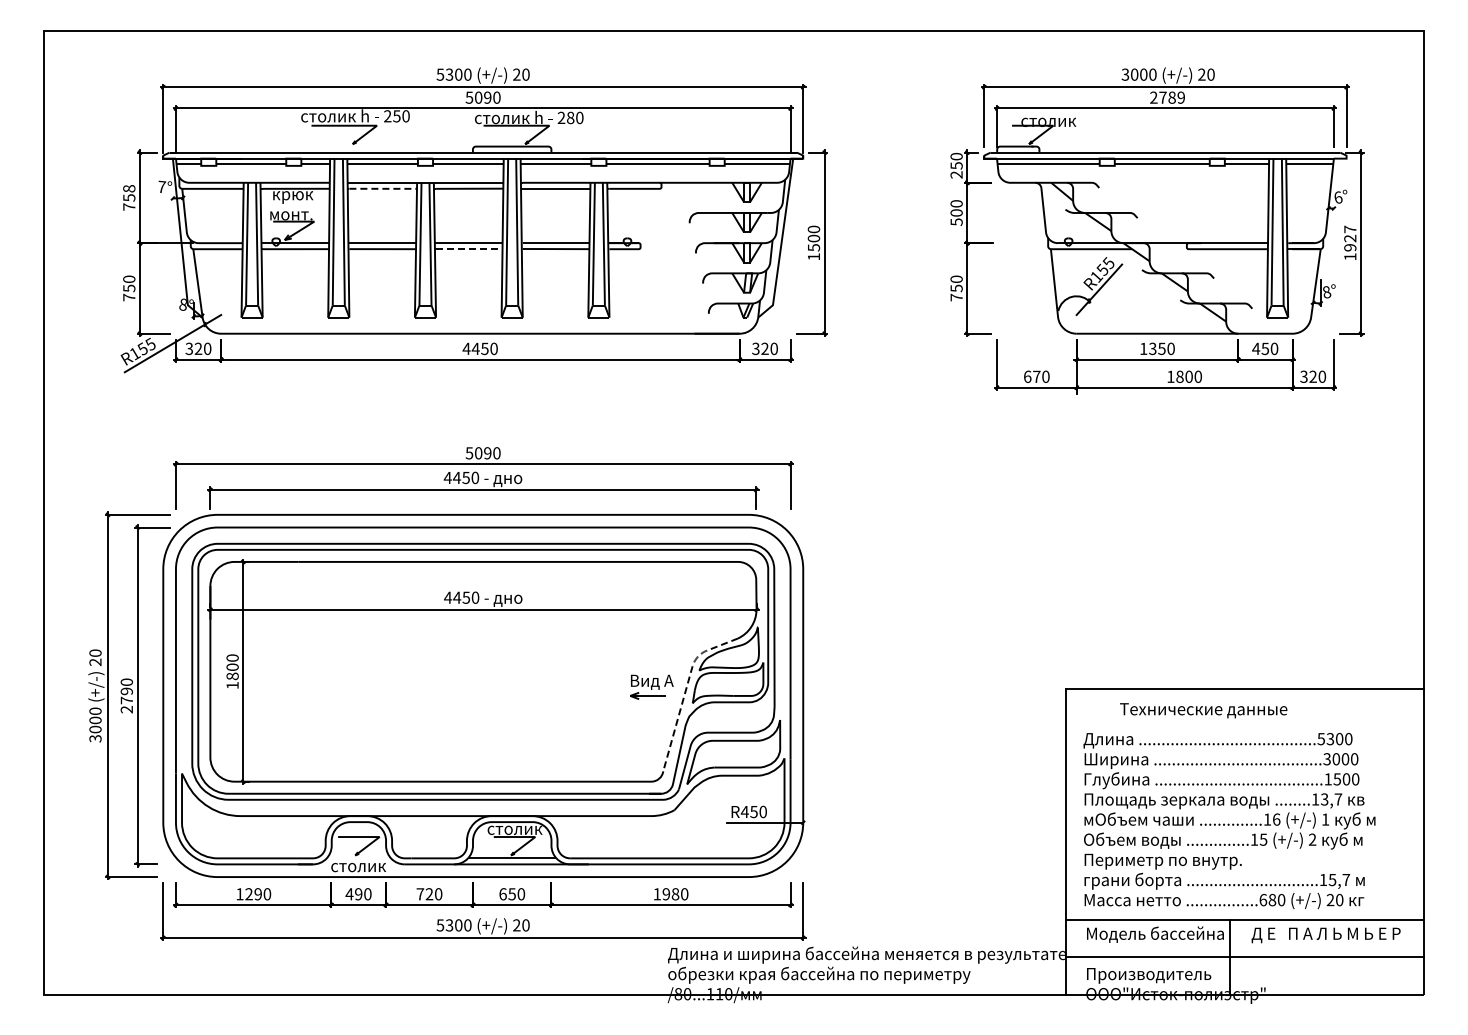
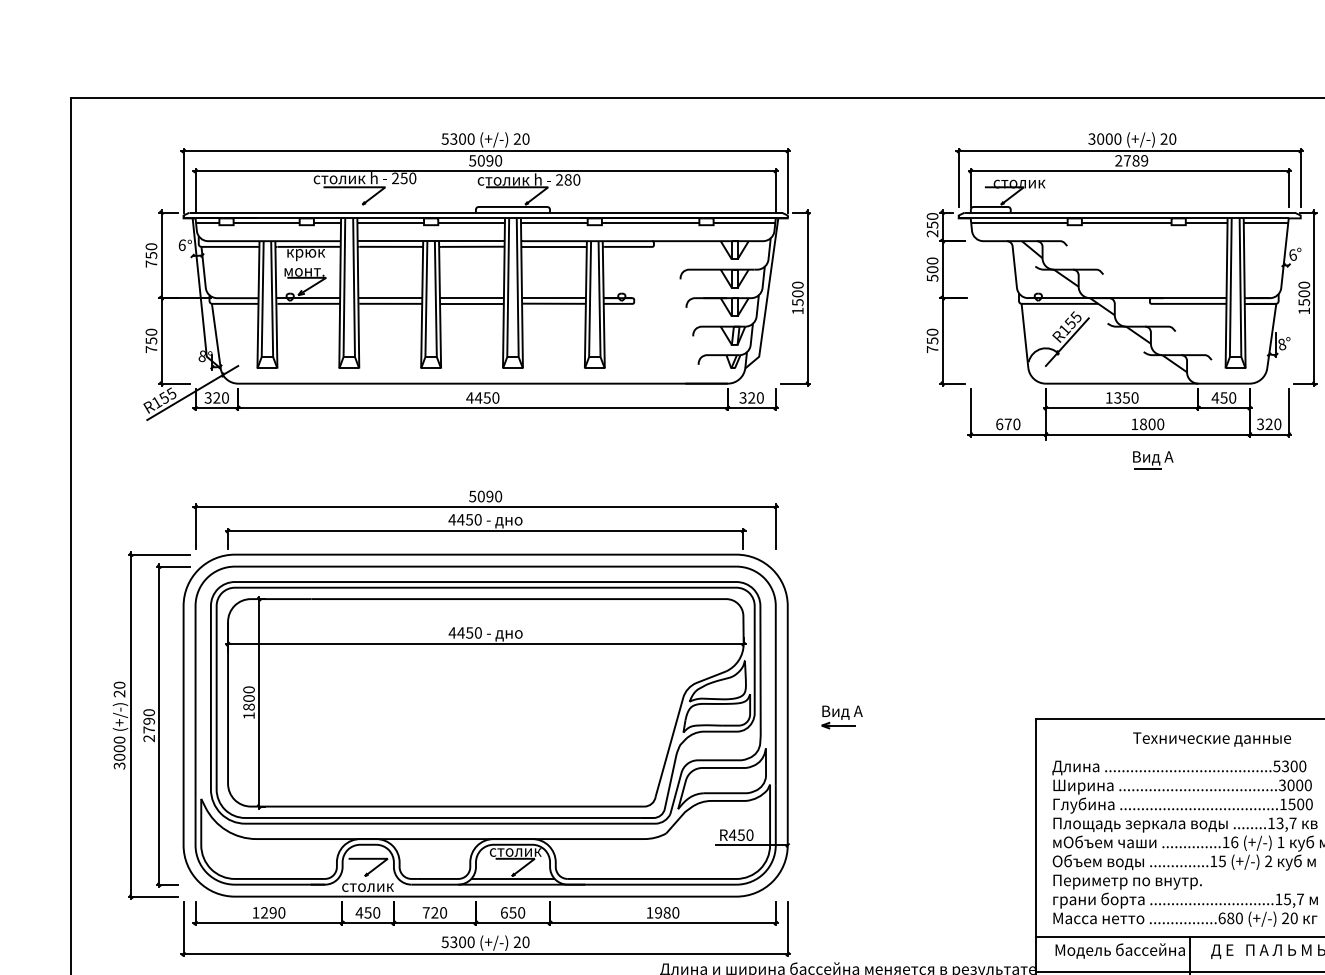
text: (162, 186) -> (182, 244), 7° -> 6°
text: (129, 188) -> (151, 246), 758 -> 750
line: (383, 188) -> (391, 246), dashed -> solid
text: (1350, 238) -> (1304, 293), 1927 -> 1500
line: (468, 249) -> (471, 304), dashed -> solid
part: (1190, 414) -> (1153, 459), added
part: (651, 686) -> (841, 716), moved
line: (686, 686) -> (677, 716), dashed -> solid
text: (1203, 710) -> (1211, 739), moved
text: (358, 894) -> (367, 913), 490 -> 450

